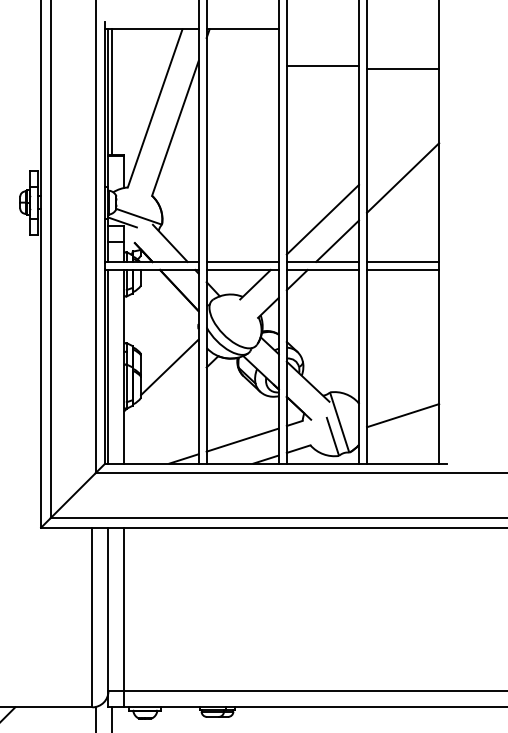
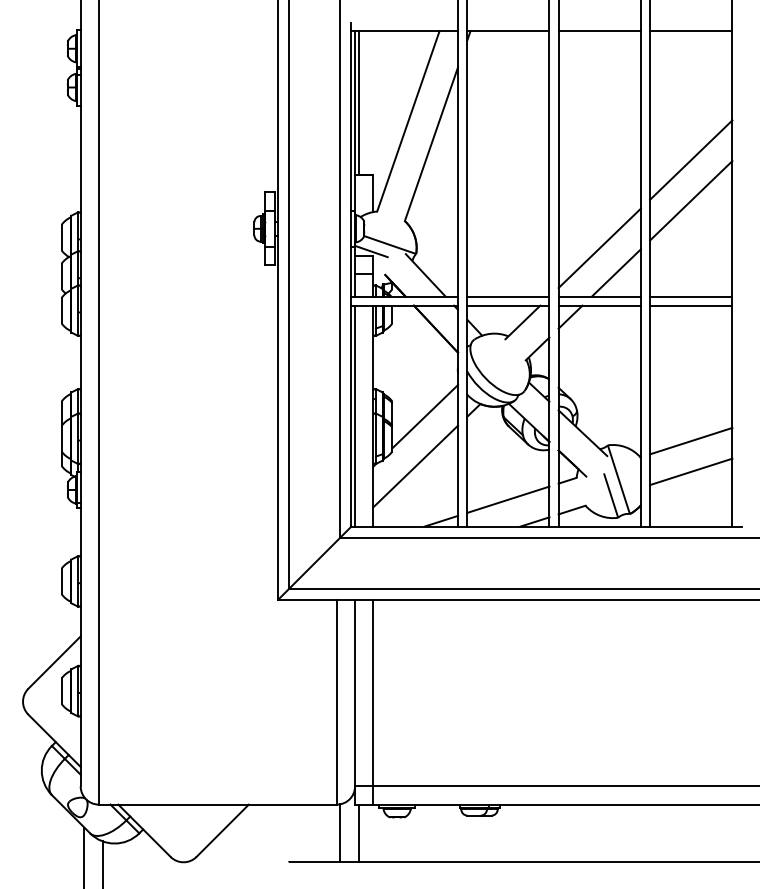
line: (322, 66) -> (599, 31), moved
line: (403, 69) -> (691, 31), moved
line: (403, 141) -> (691, 159), added
line: (403, 388) -> (691, 440), added
line: (161, 410) -> (415, 466), added

